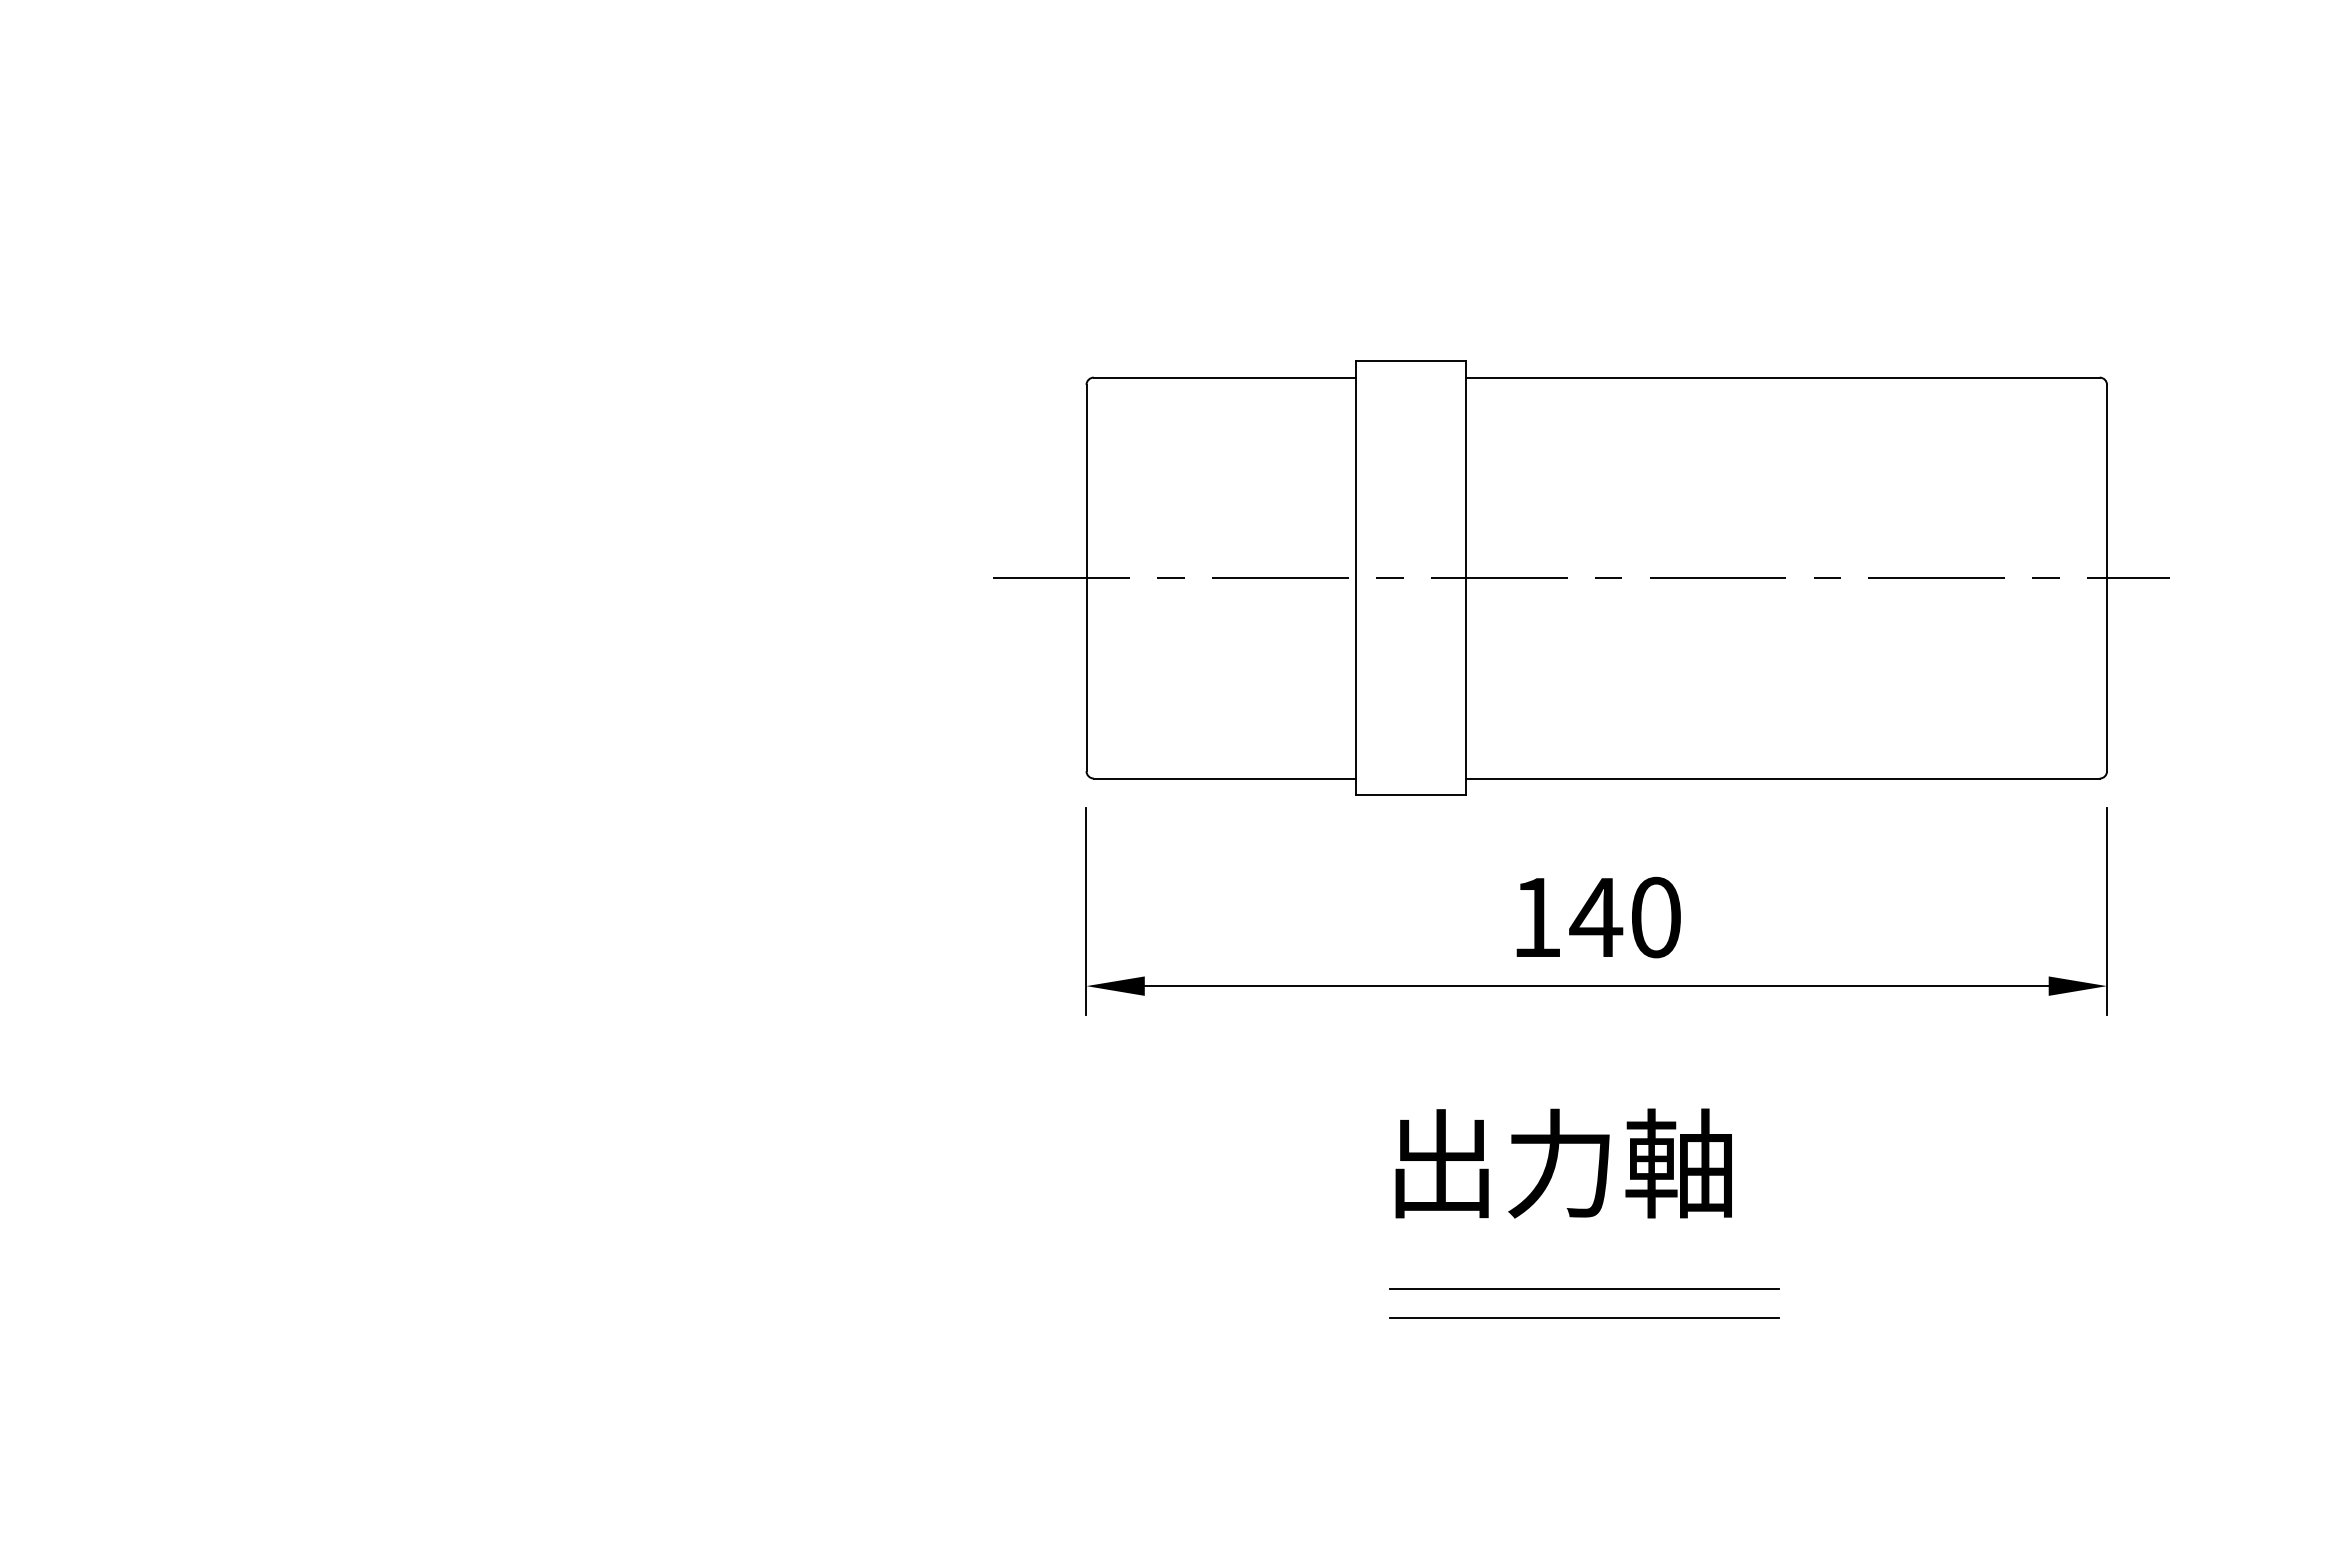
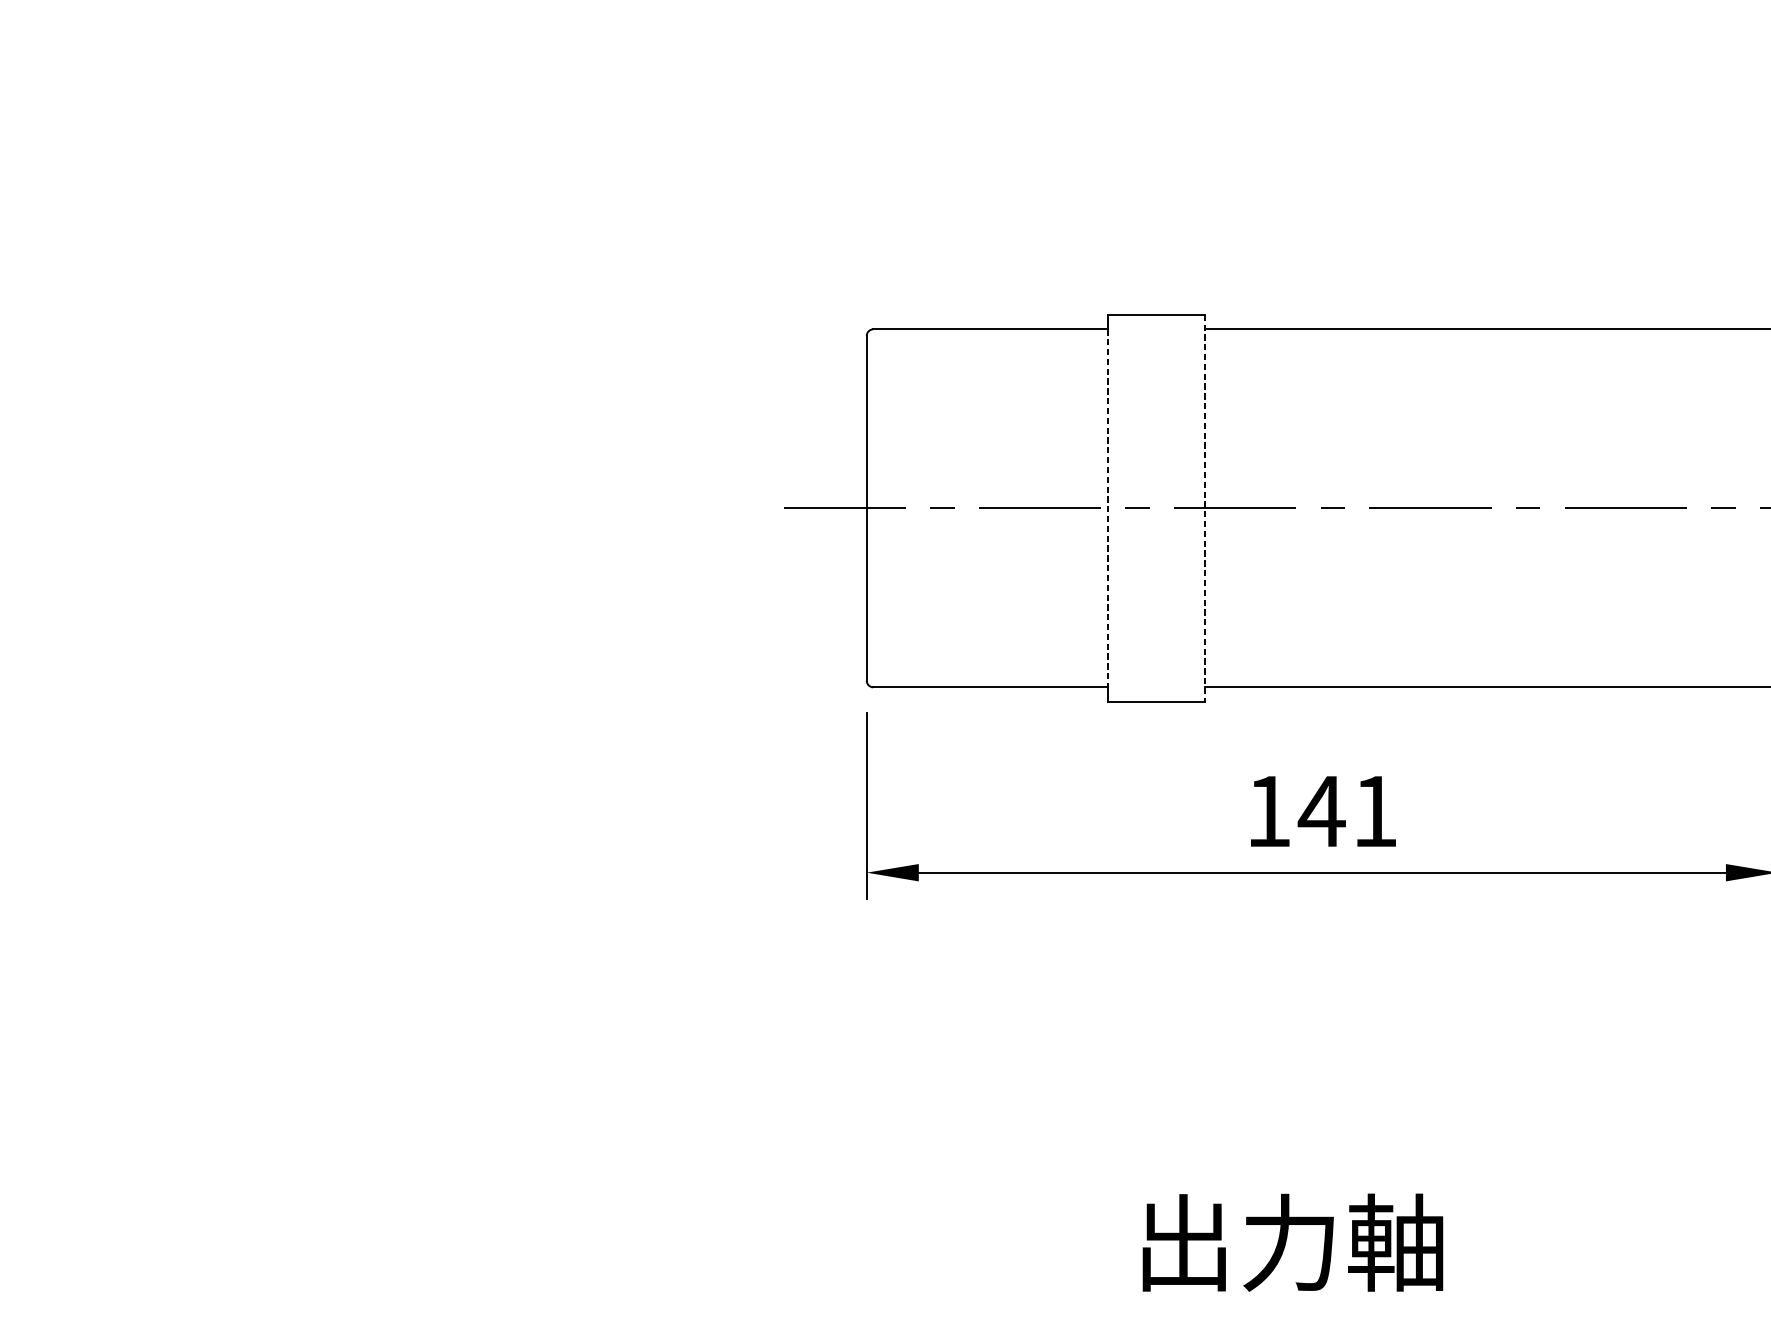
line: (1356, 578) -> (1107, 508), solid -> dashed
line: (1465, 578) -> (1205, 508), solid -> dashed
text: (1656, 917) -> (1375, 811), 140 -> 141
text: (1563, 1163) -> (1292, 1242), moved
line: (1584, 1289) -> (1311, 1143), removed
line: (1584, 1318) -> (1311, 1169), removed

